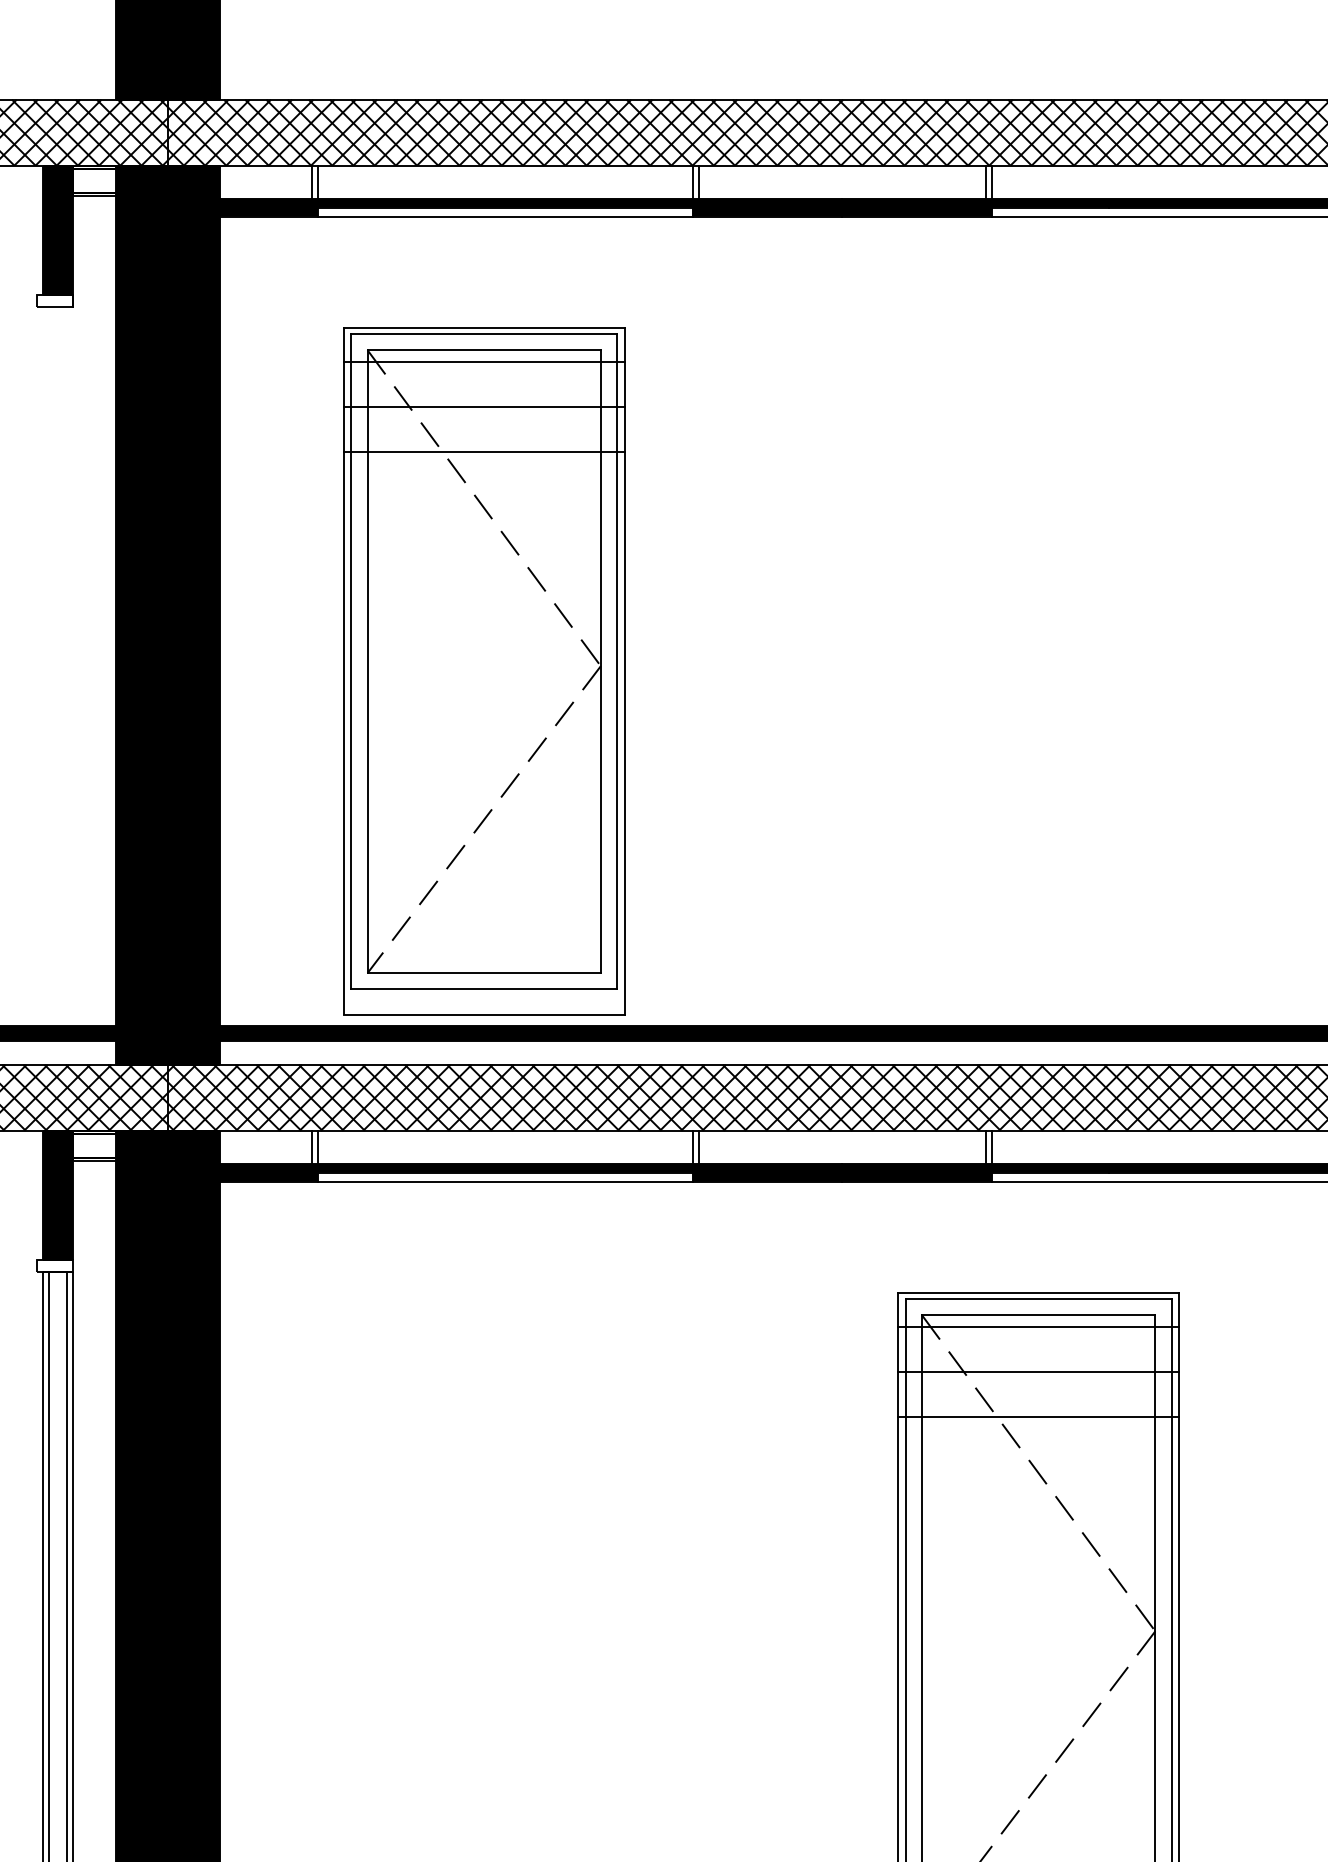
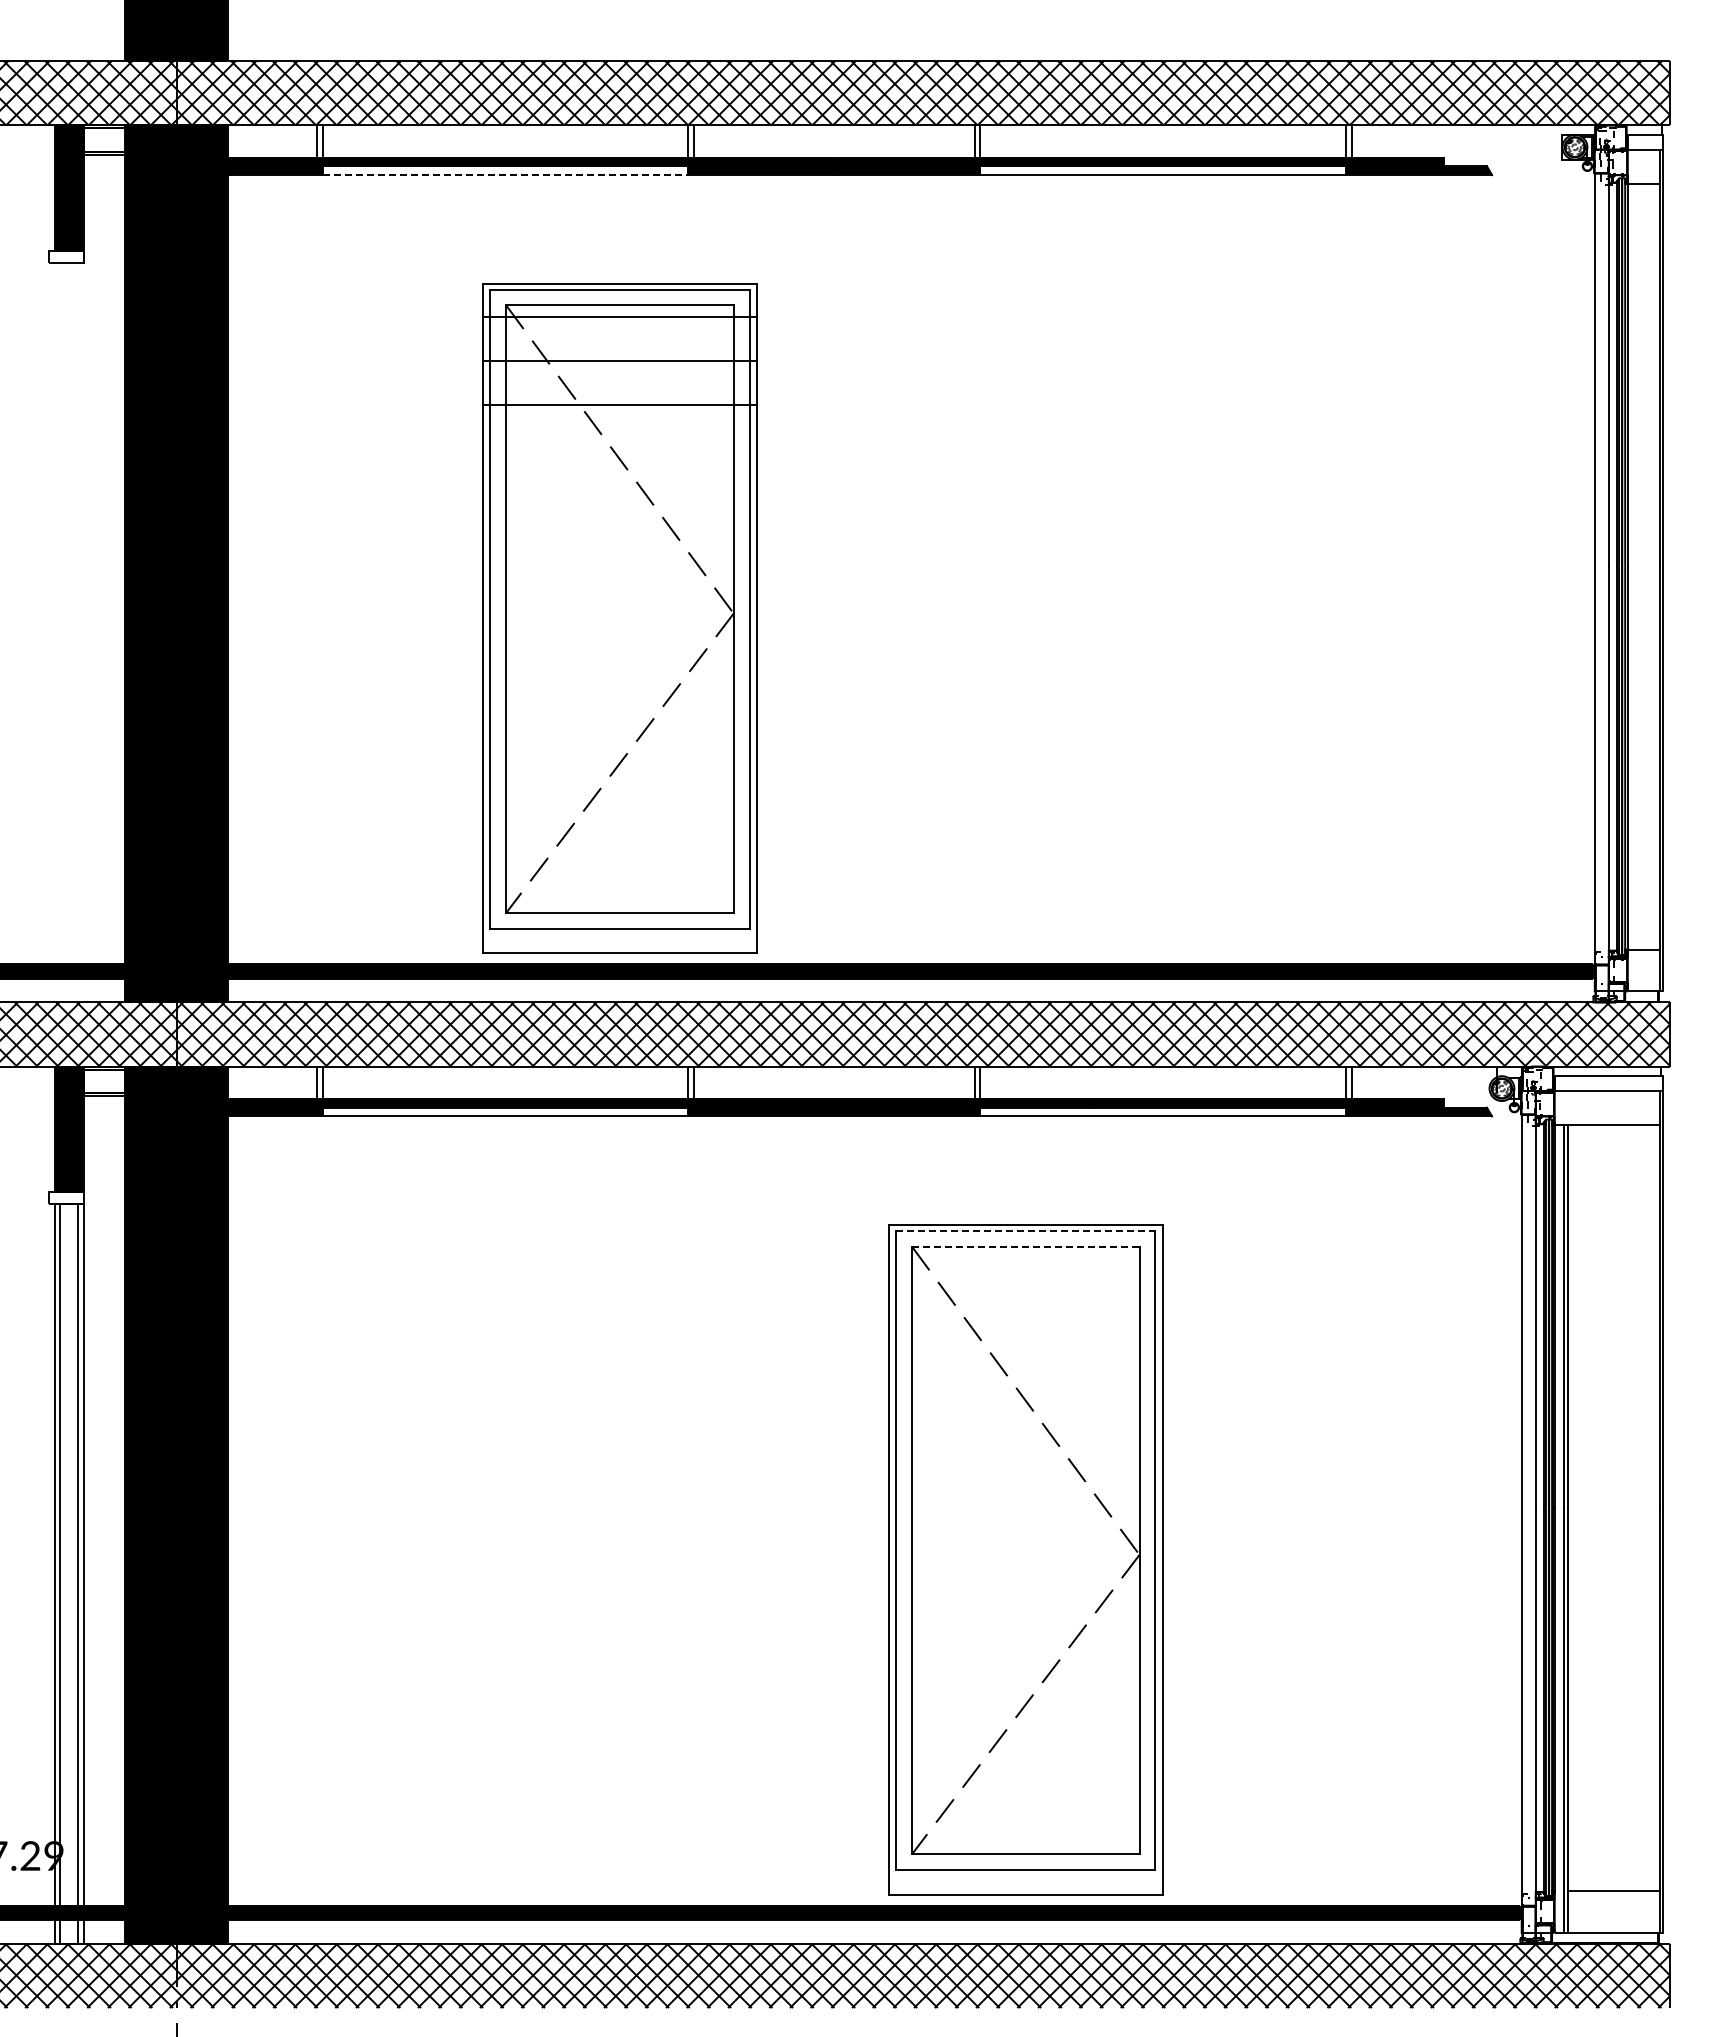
line: (505, 217) -> (505, 175), solid -> dashed
part: (483, 671) -> (619, 618), moved
line: (1038, 1298) -> (1025, 1230), solid -> dashed
line: (1038, 1315) -> (1025, 1246), solid -> dashed
line: (1038, 1327) -> (1025, 1258), removed
line: (1038, 1372) -> (1025, 1302), removed
line: (1038, 1416) -> (1025, 1345), removed

